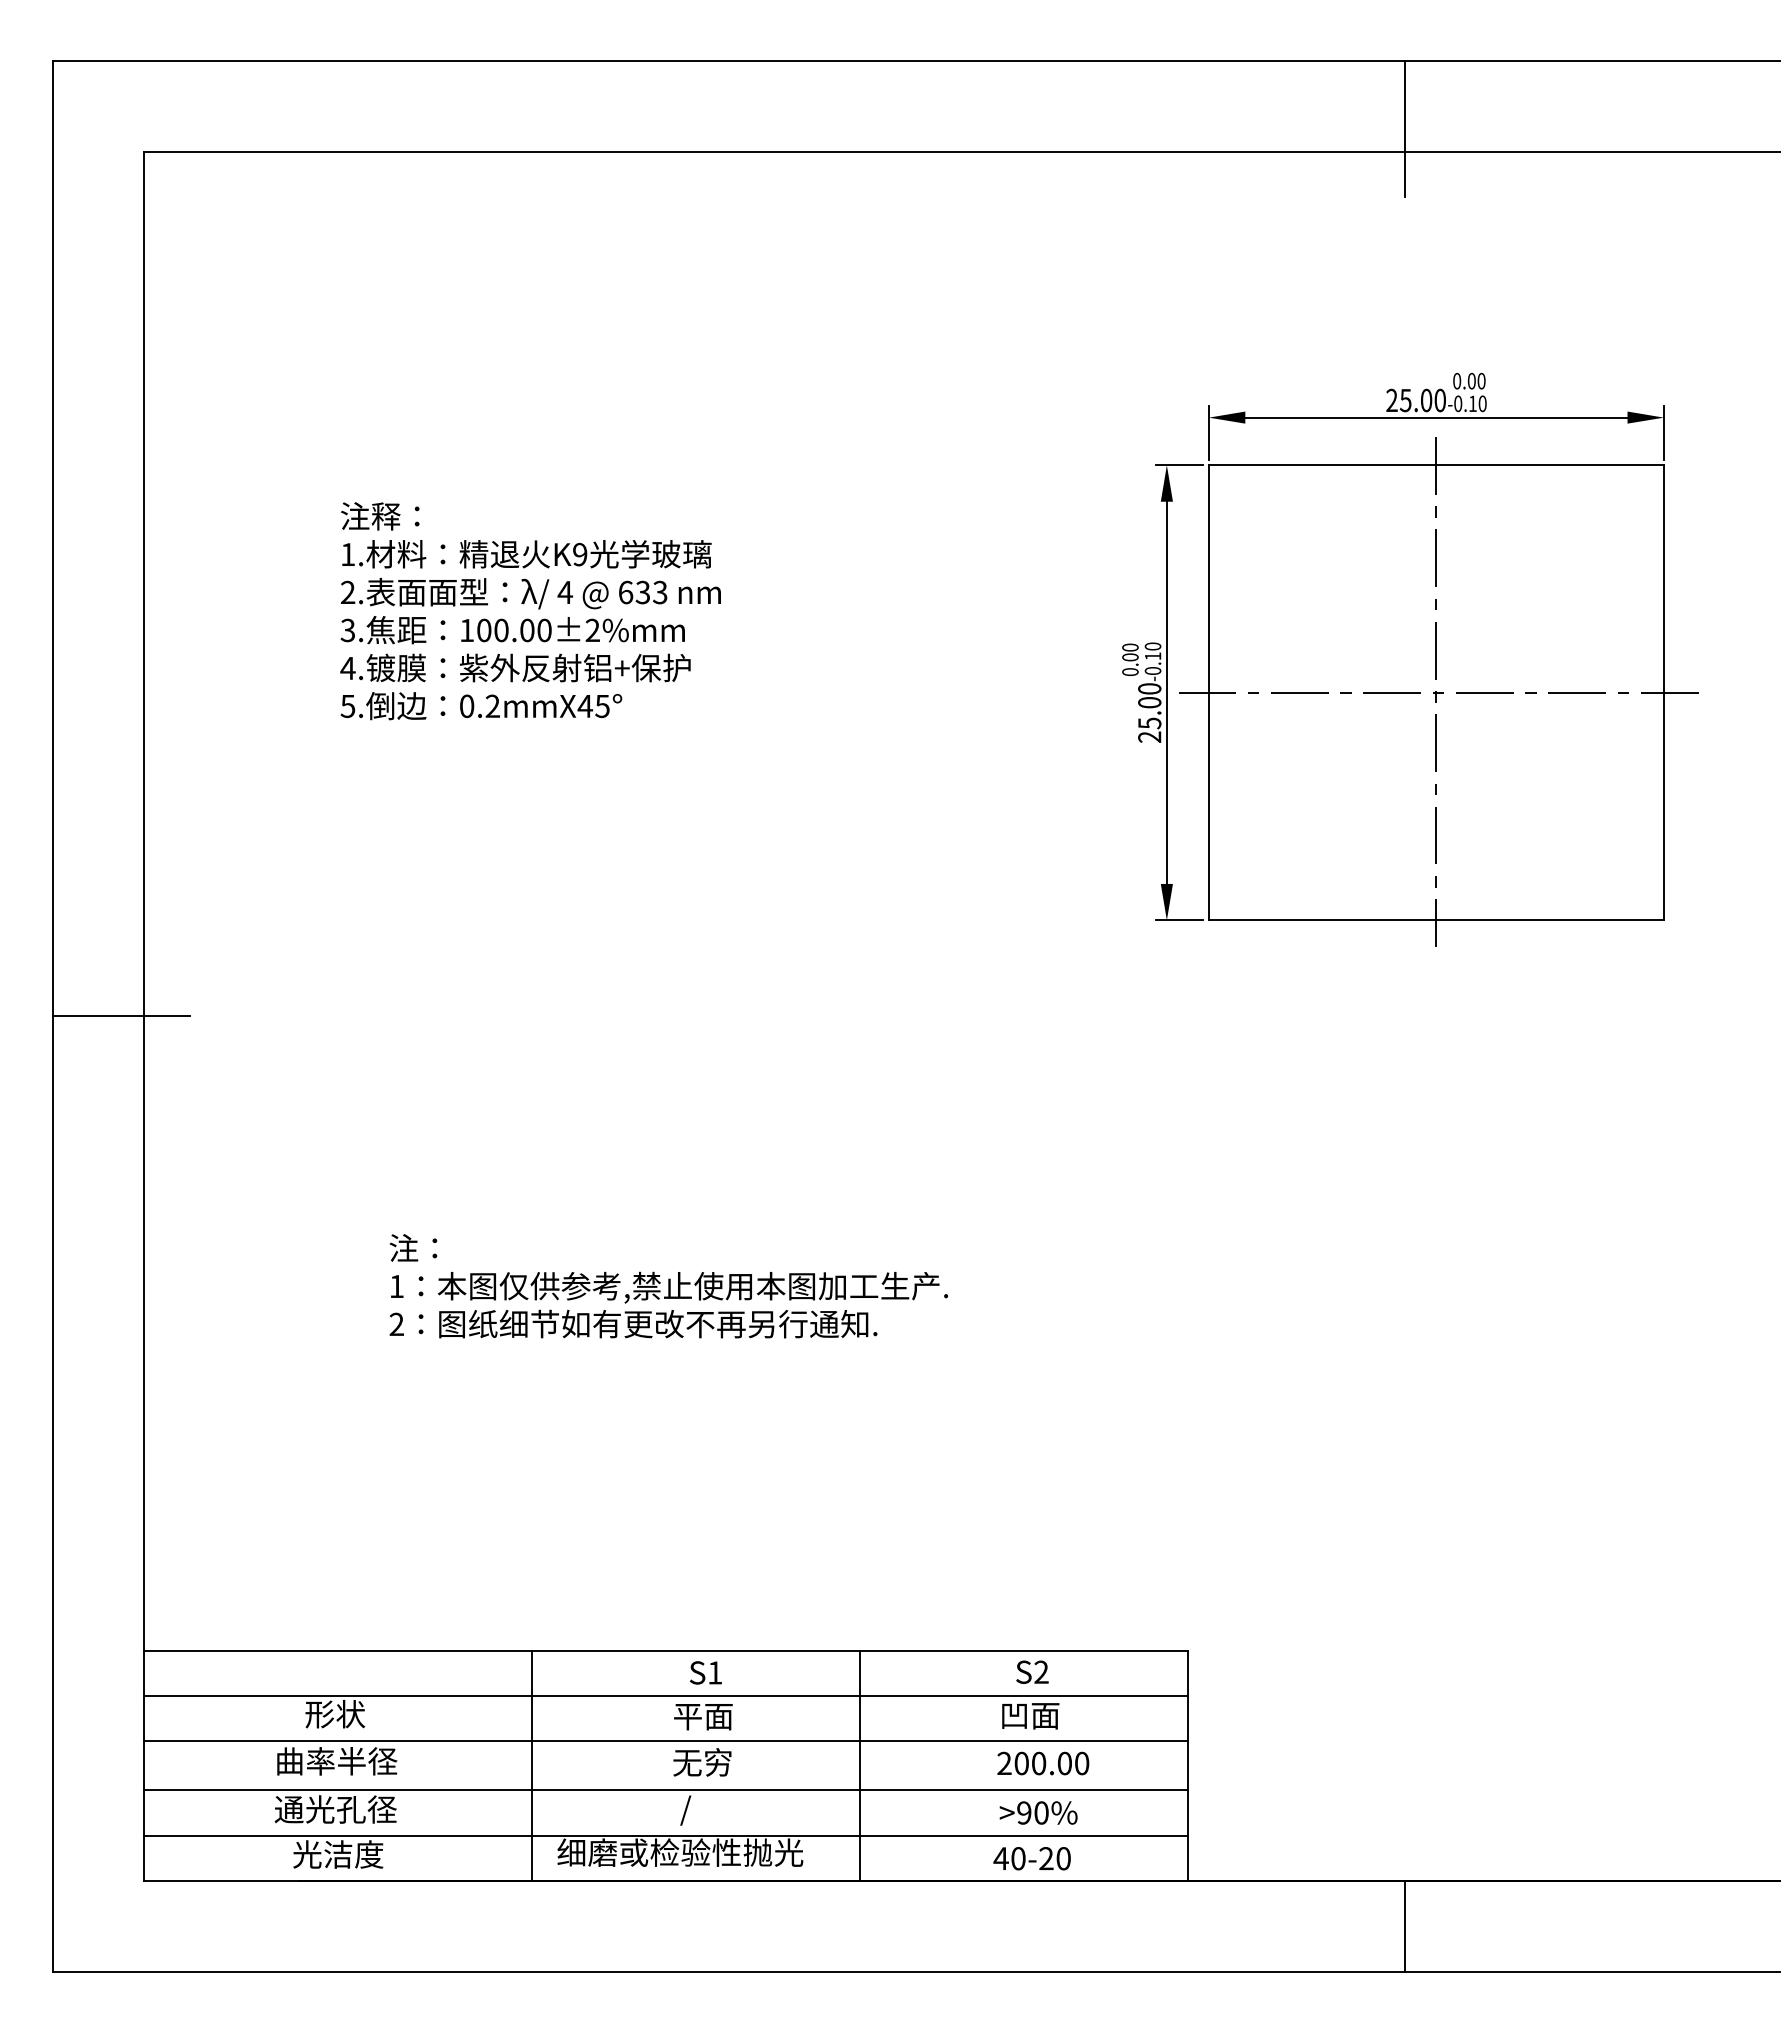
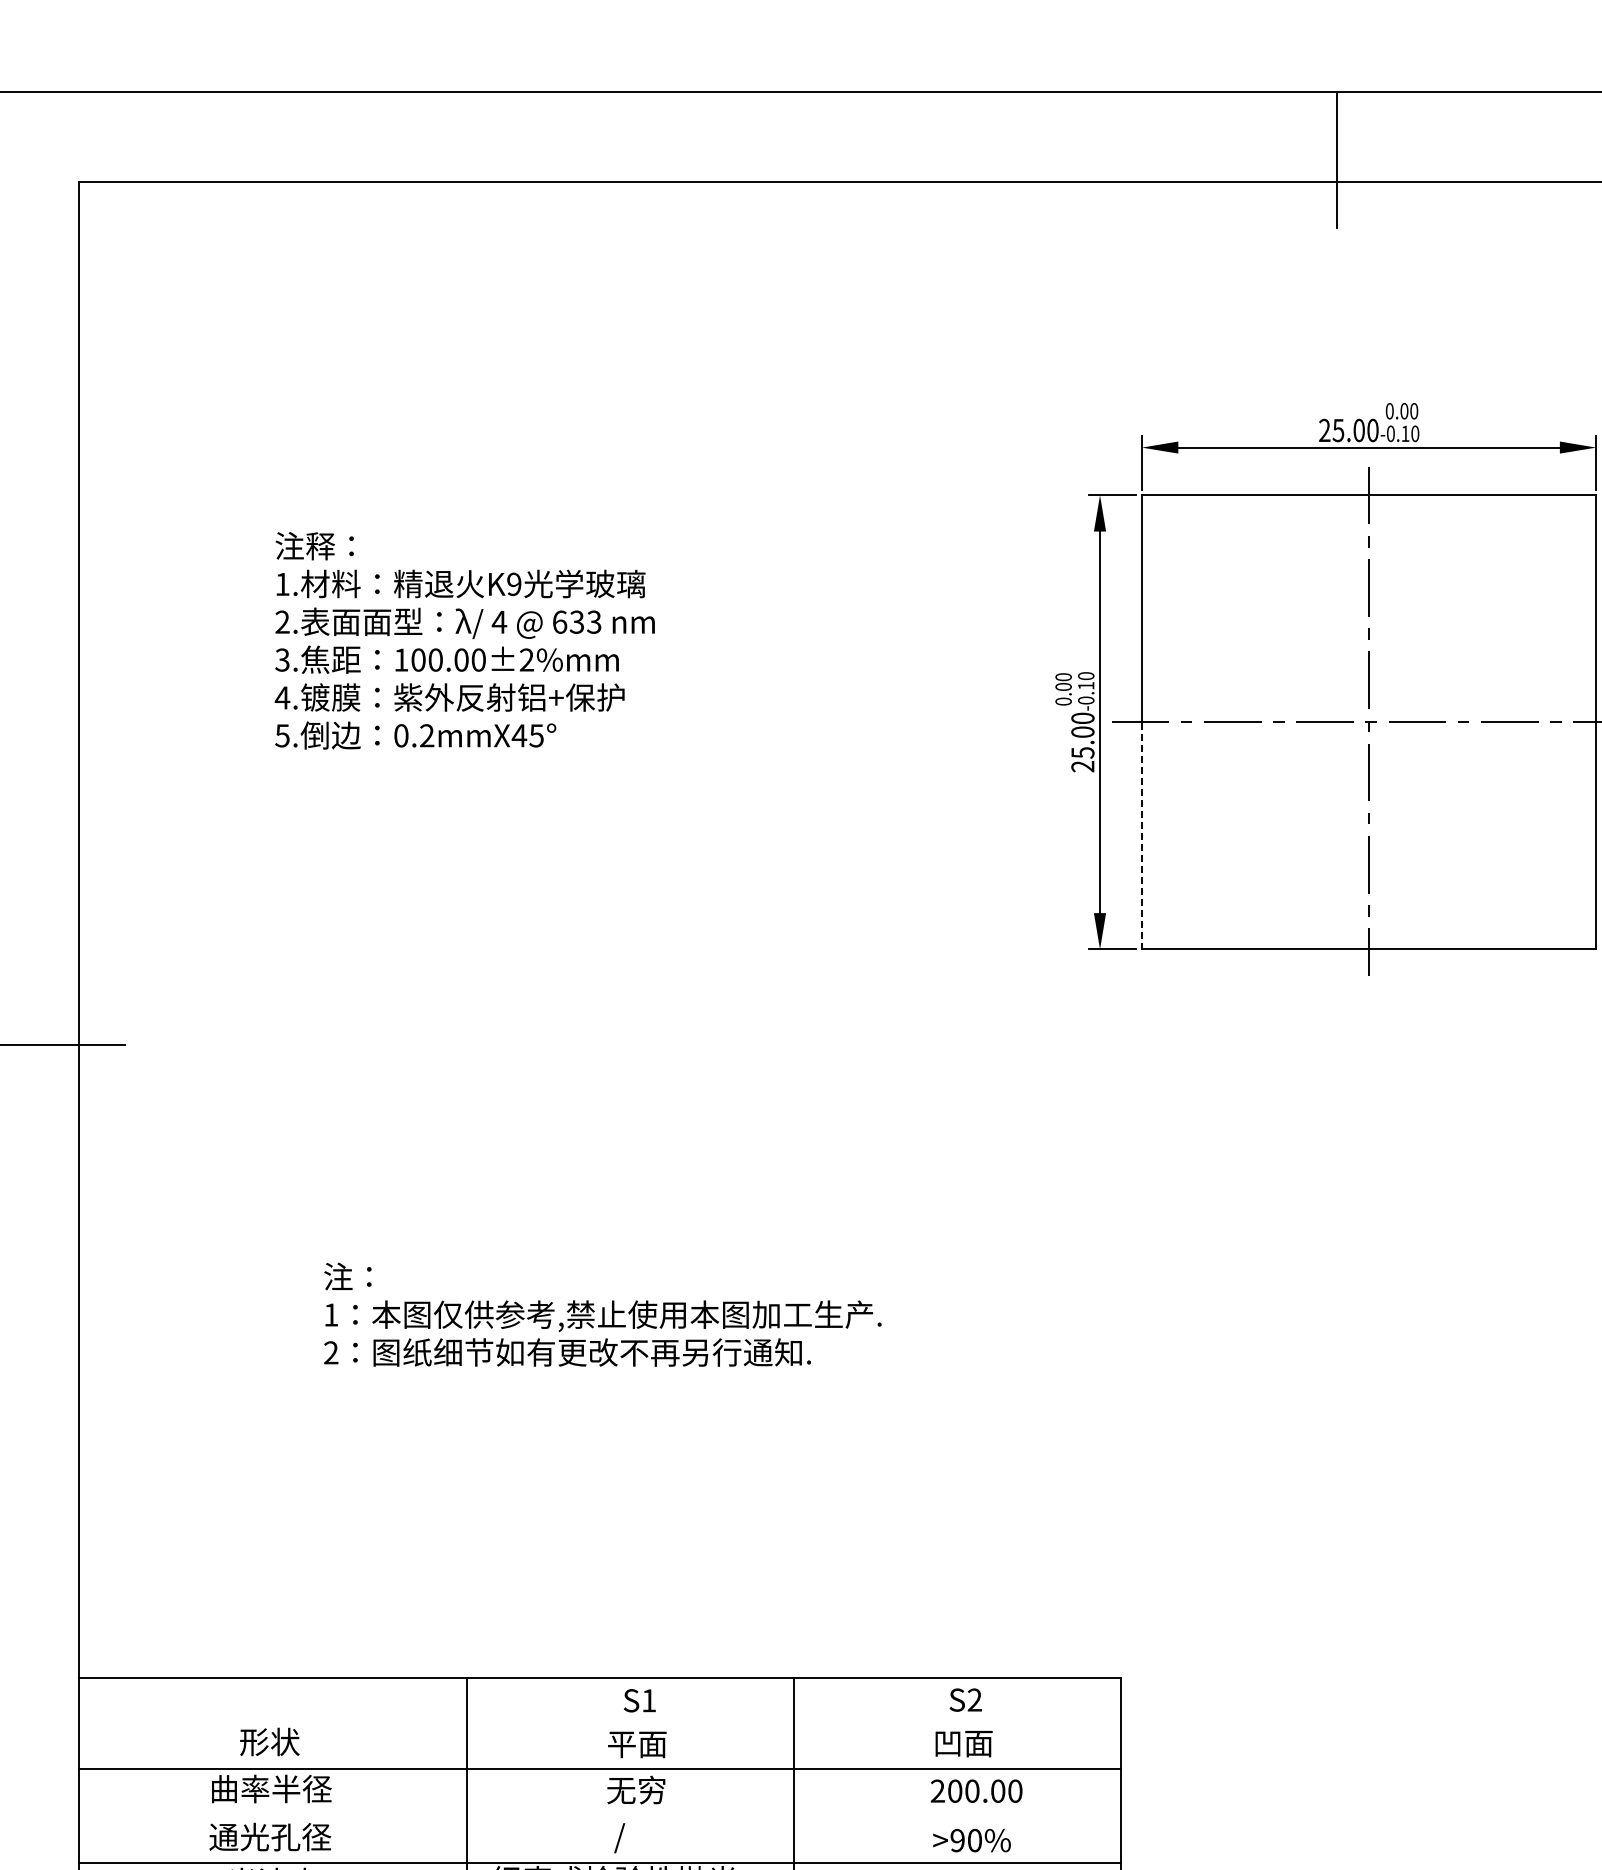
line: (1208, 806) -> (1141, 835), solid -> dashed
line: (665, 1696) -> (599, 1724), removed
line: (665, 1790) -> (599, 1818), removed

